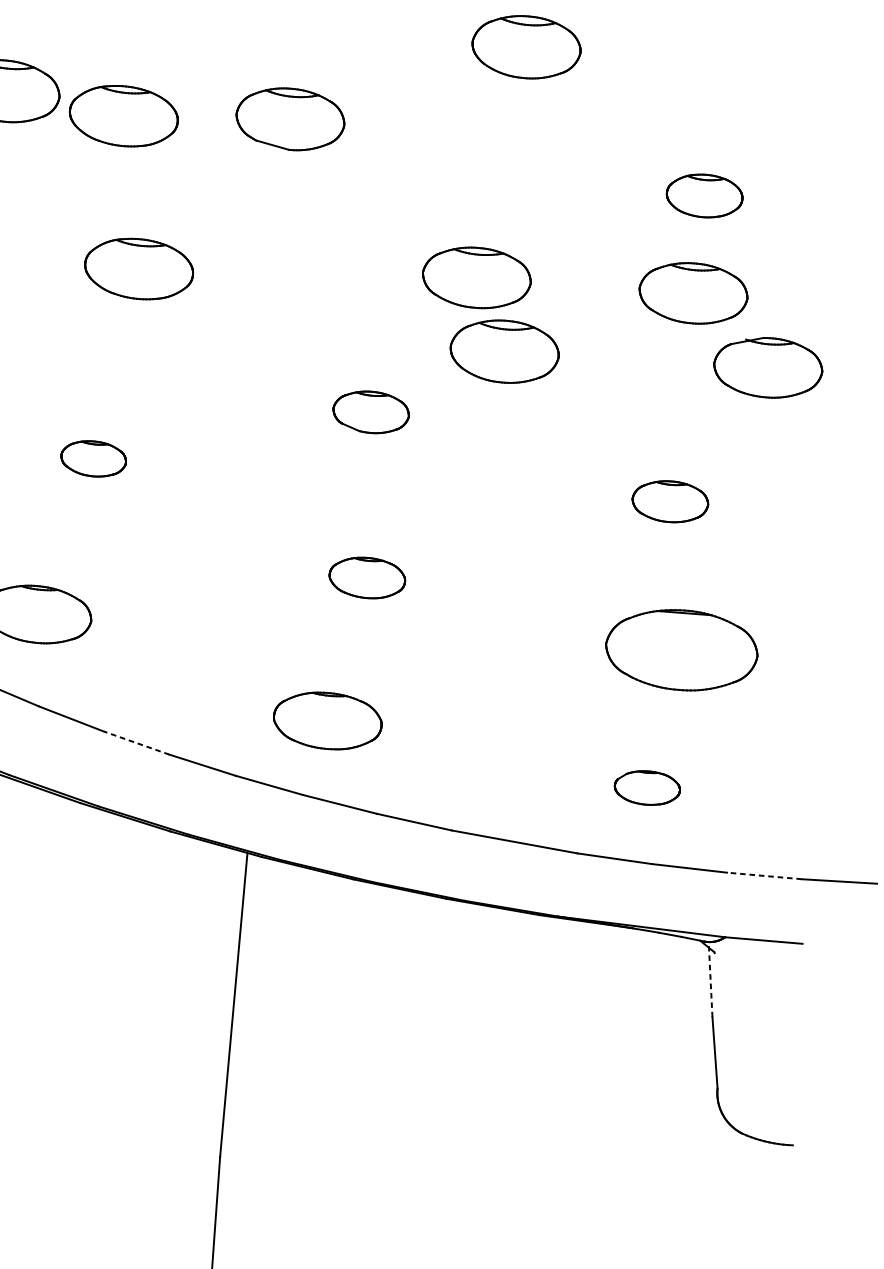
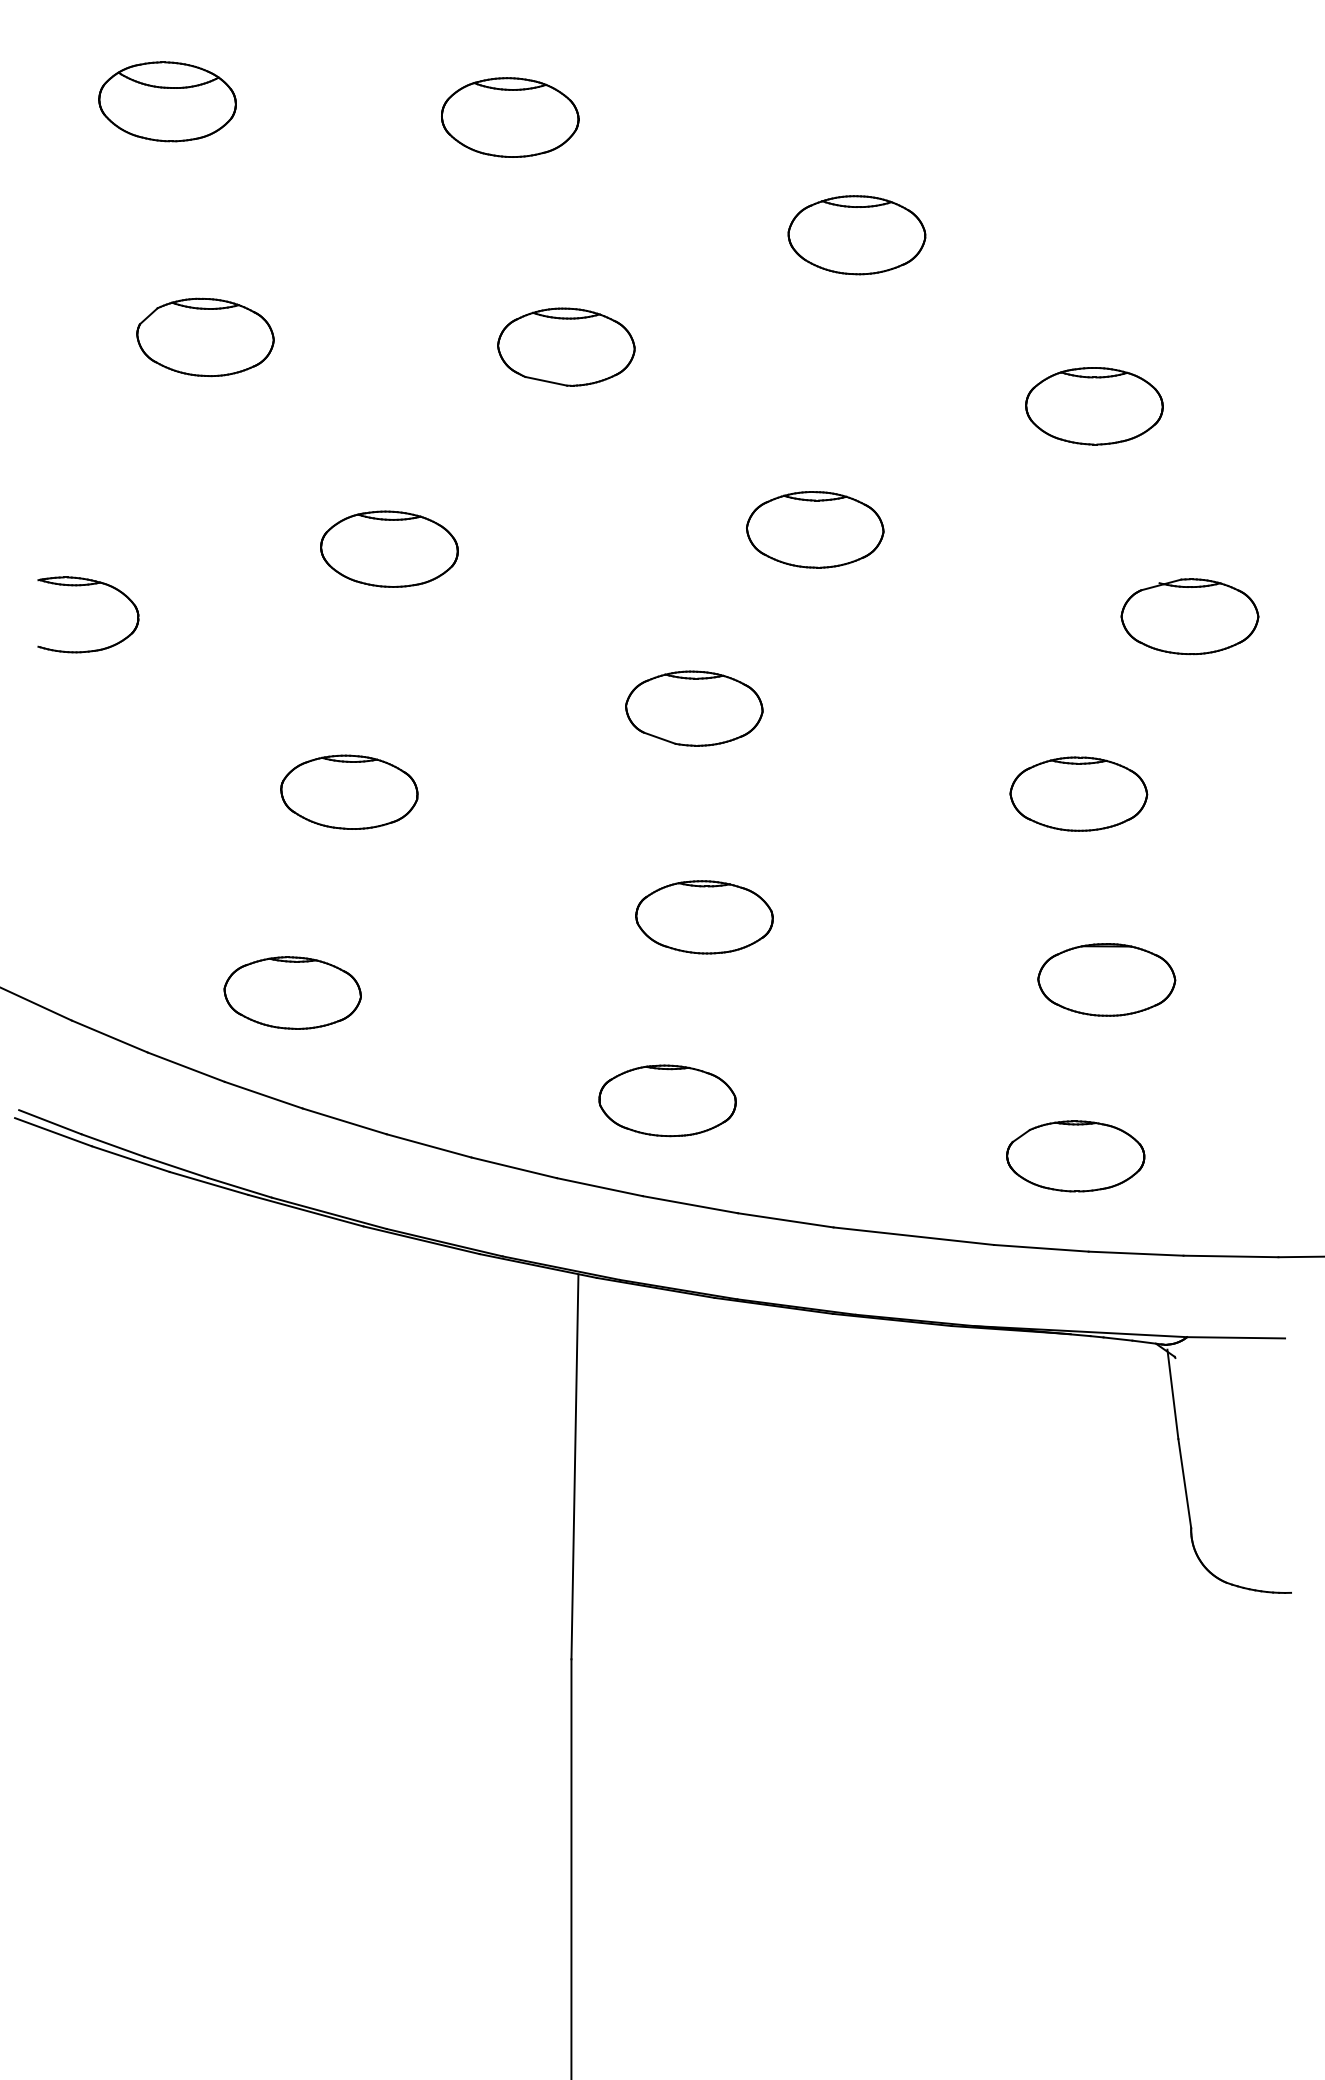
part: (123, 115) -> (356, 357), removed
part: (704, 196) -> (1094, 406), size x1.43
part: (693, 293) -> (1089, 529), removed
part: (504, 351) -> (856, 620), removed
part: (371, 412) -> (694, 708), size x1.43
part: (93, 458) -> (349, 791), size x1.67
part: (670, 501) -> (1078, 793), size x1.43
part: (367, 578) -> (704, 917), size x1.43
part: (681, 649) -> (1106, 979), size x0.71
line: (136, 742) -> (429, 1145), dashed -> solid
part: (647, 788) -> (1075, 1156), size x1.67
line: (764, 875) -> (1230, 1256), dashed -> solid
line: (710, 980) -> (1172, 1393), dashed -> solid

